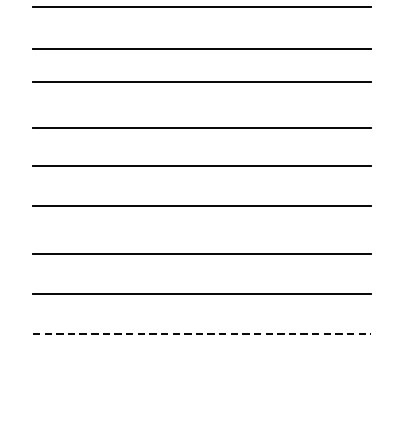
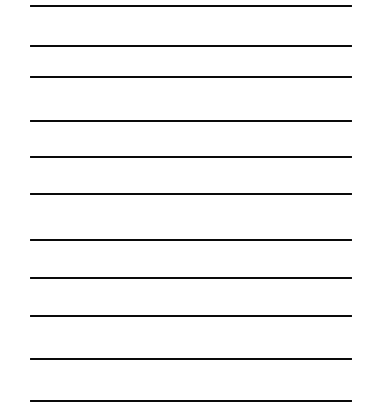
line: (201, 333) -> (190, 315), dashed -> solid
line: (201, 380) -> (190, 359), added
line: (201, 424) -> (190, 401), added

